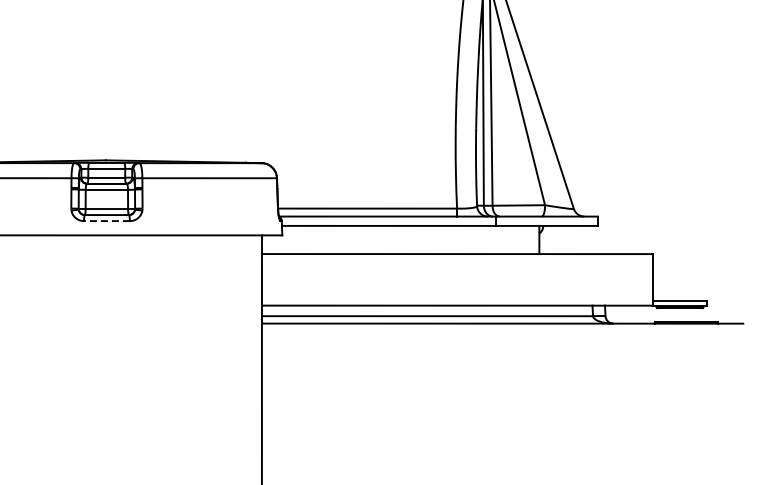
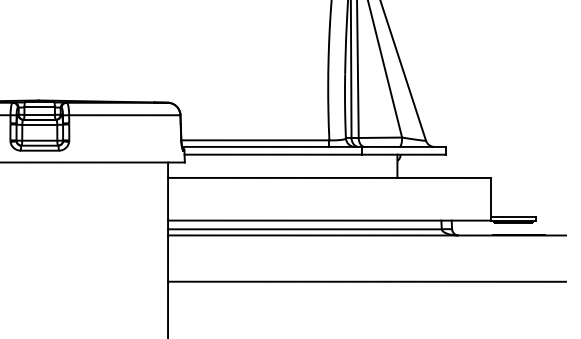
line: (106, 221) -> (39, 151), dashed -> solid
line: (502, 379) -> (366, 281), added

